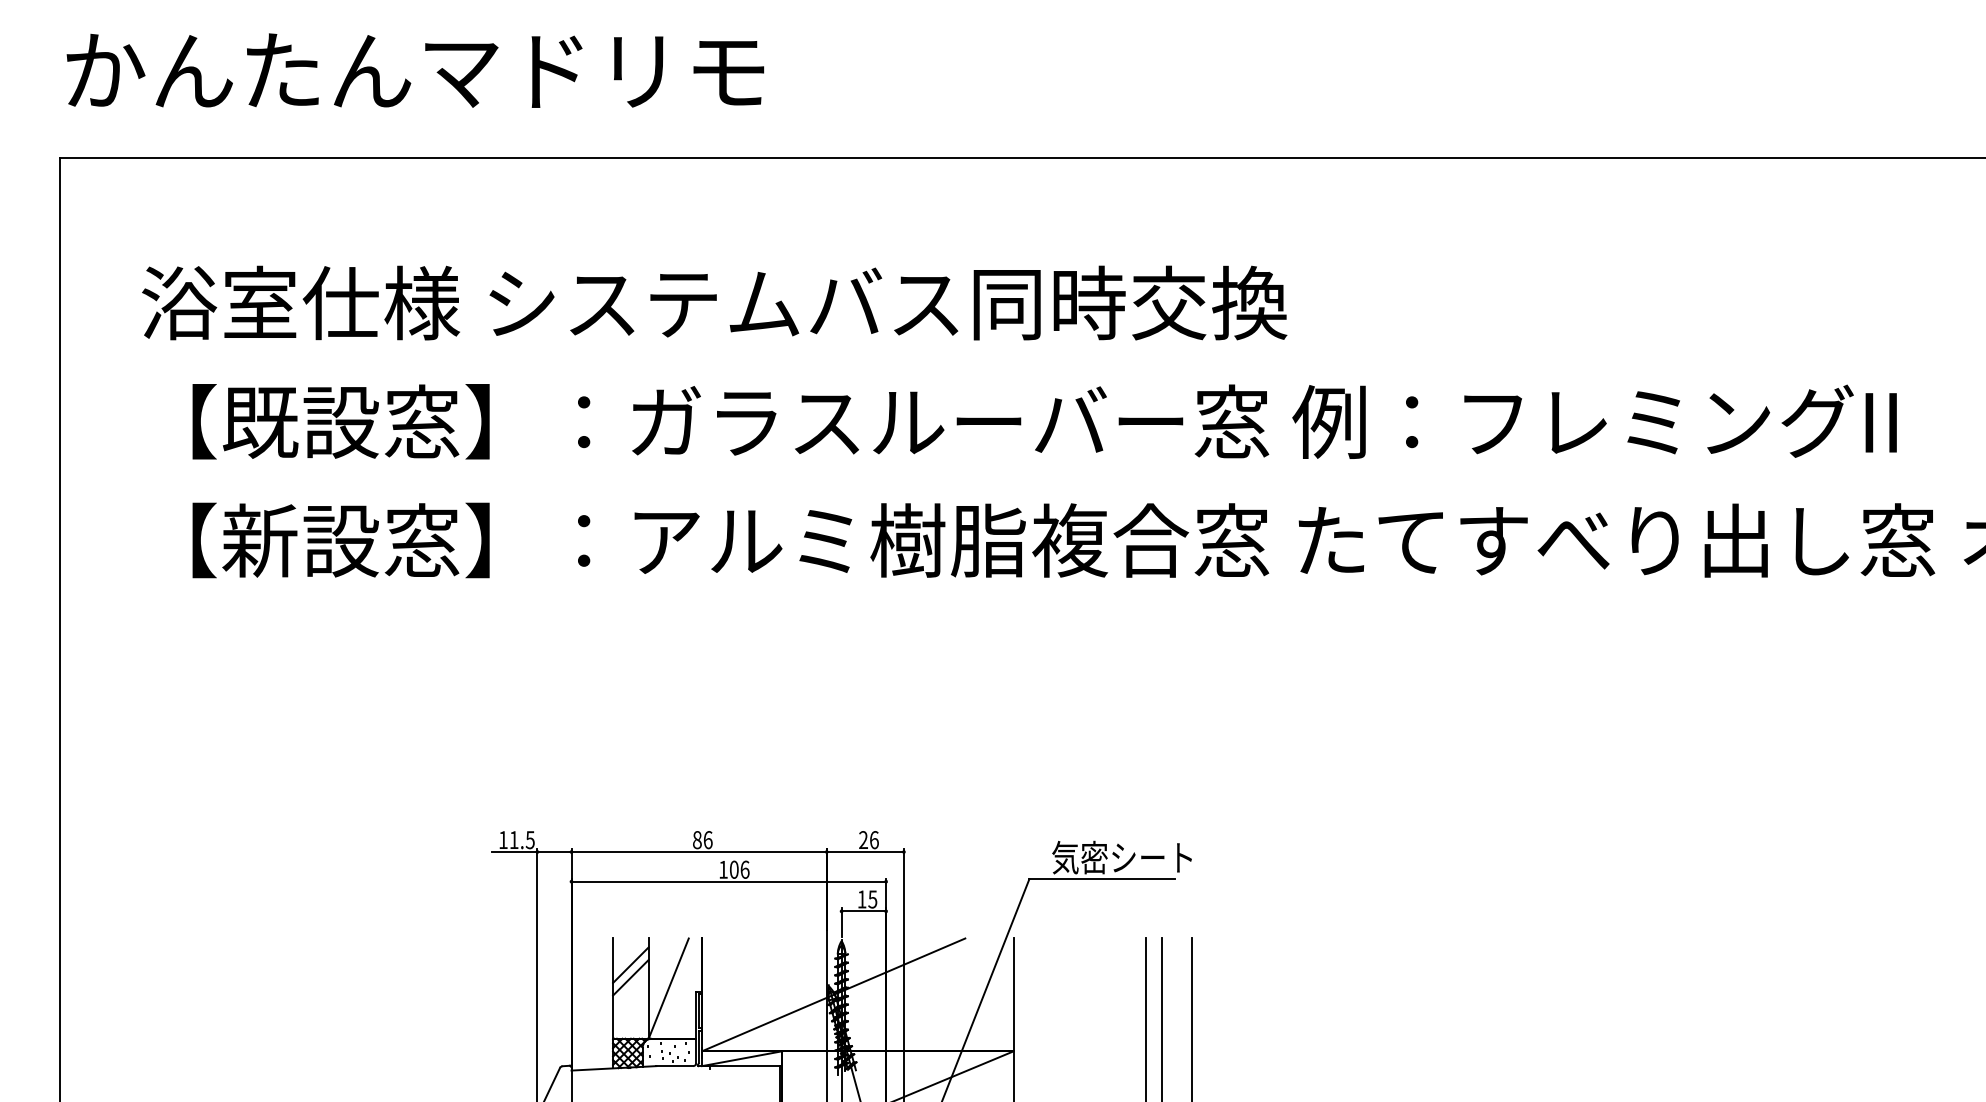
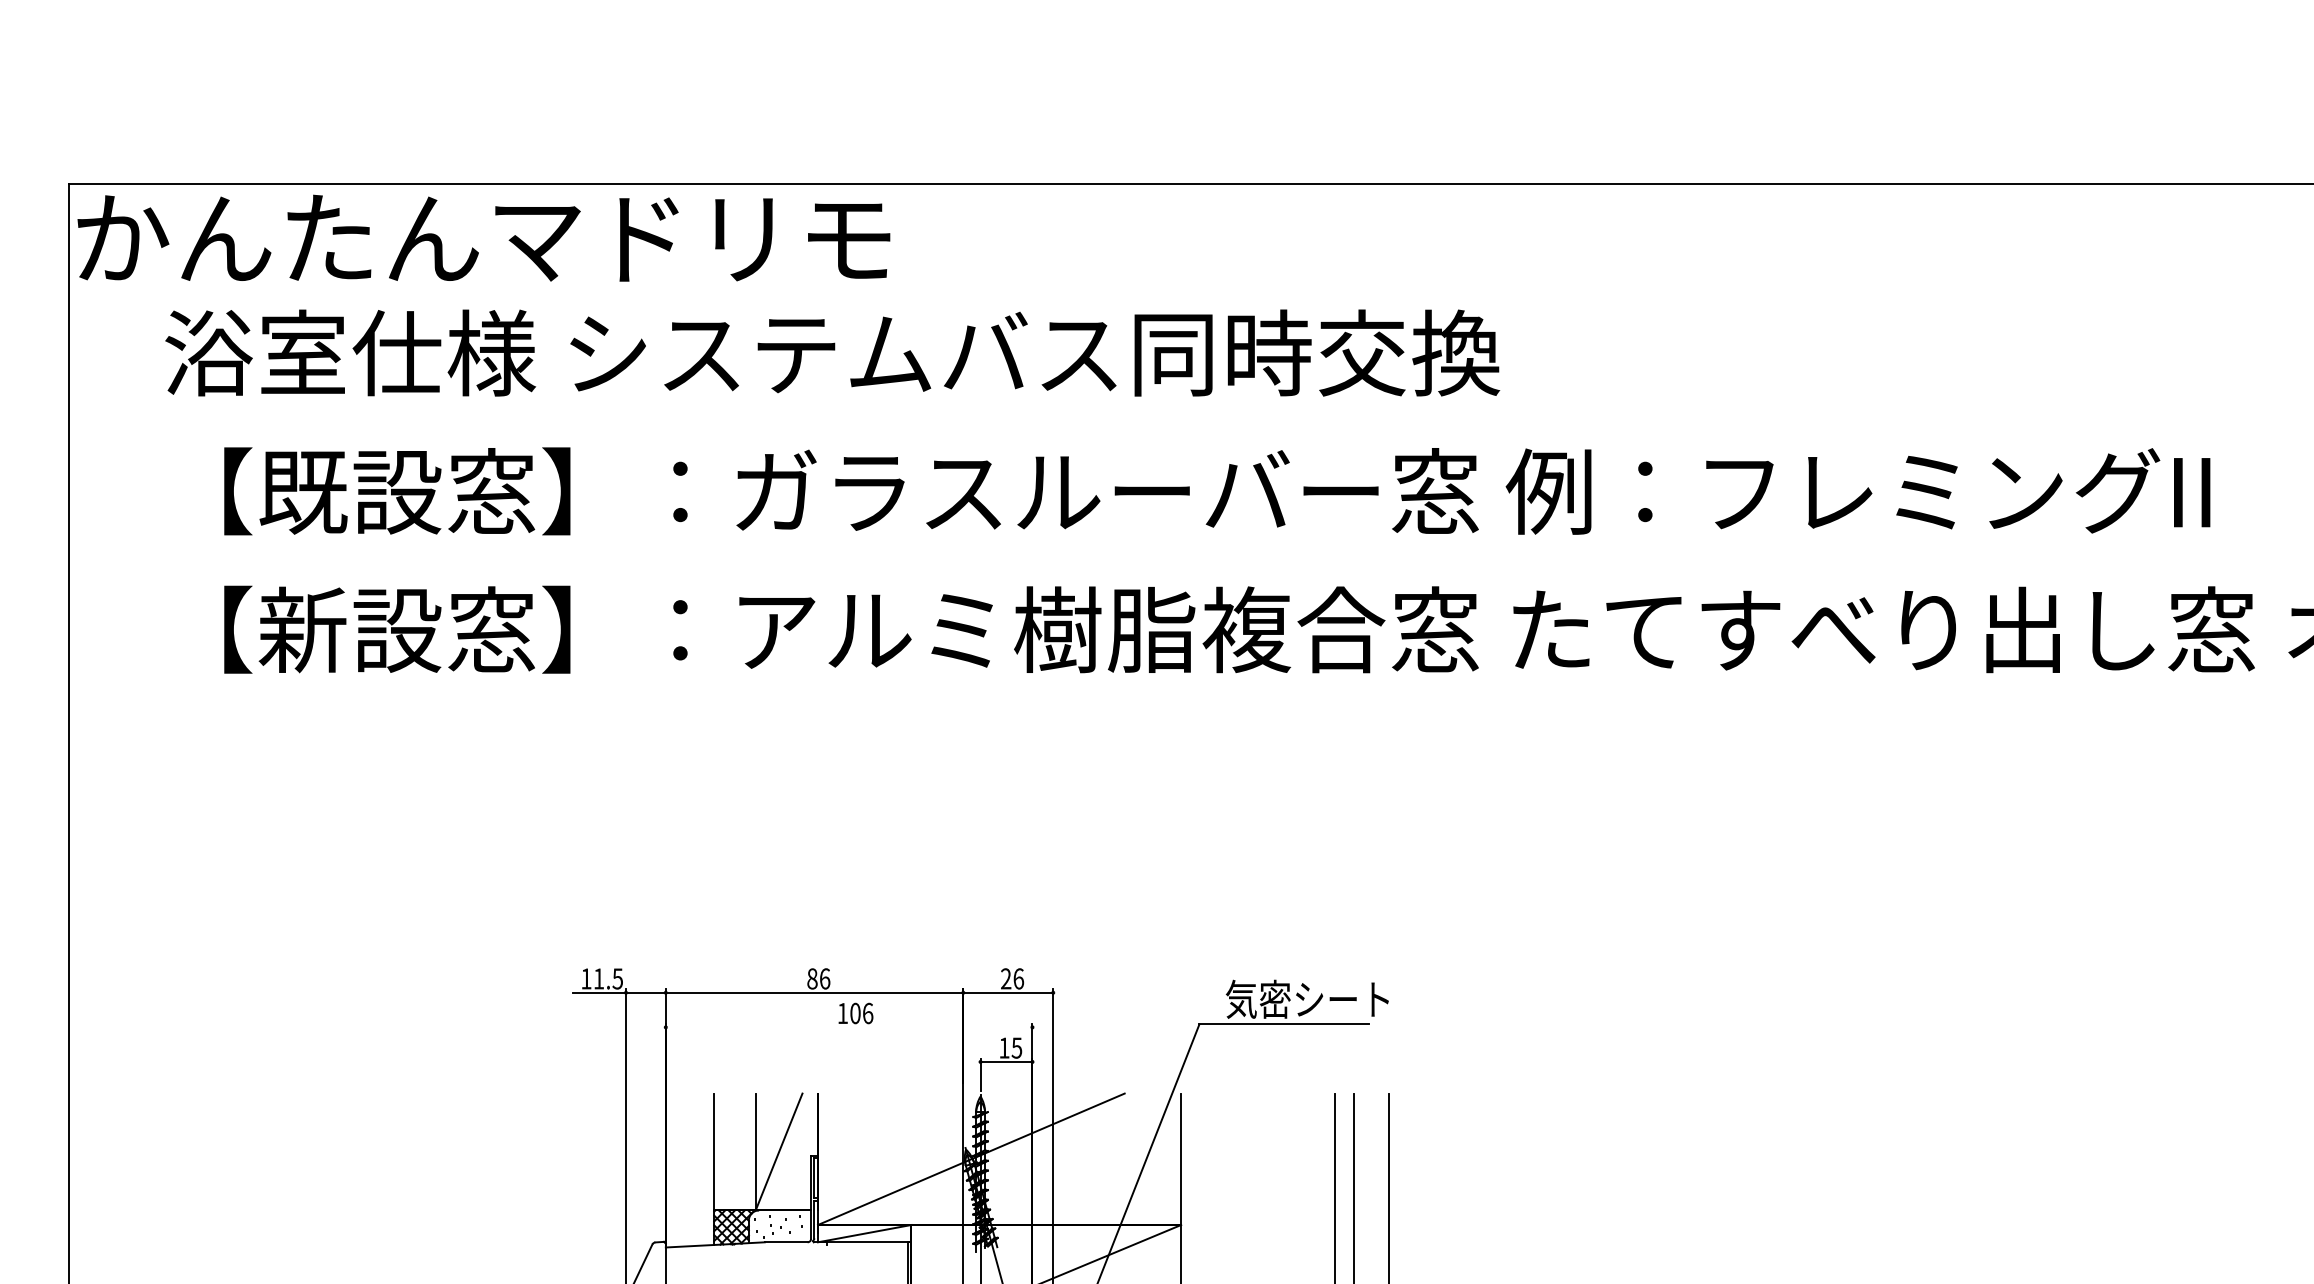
text: (415, 70) -> (483, 237), moved
line: (728, 881) -> (848, 1027), removed
line: (630, 965) -> (734, 1124), removed
line: (630, 977) -> (734, 1139), removed

